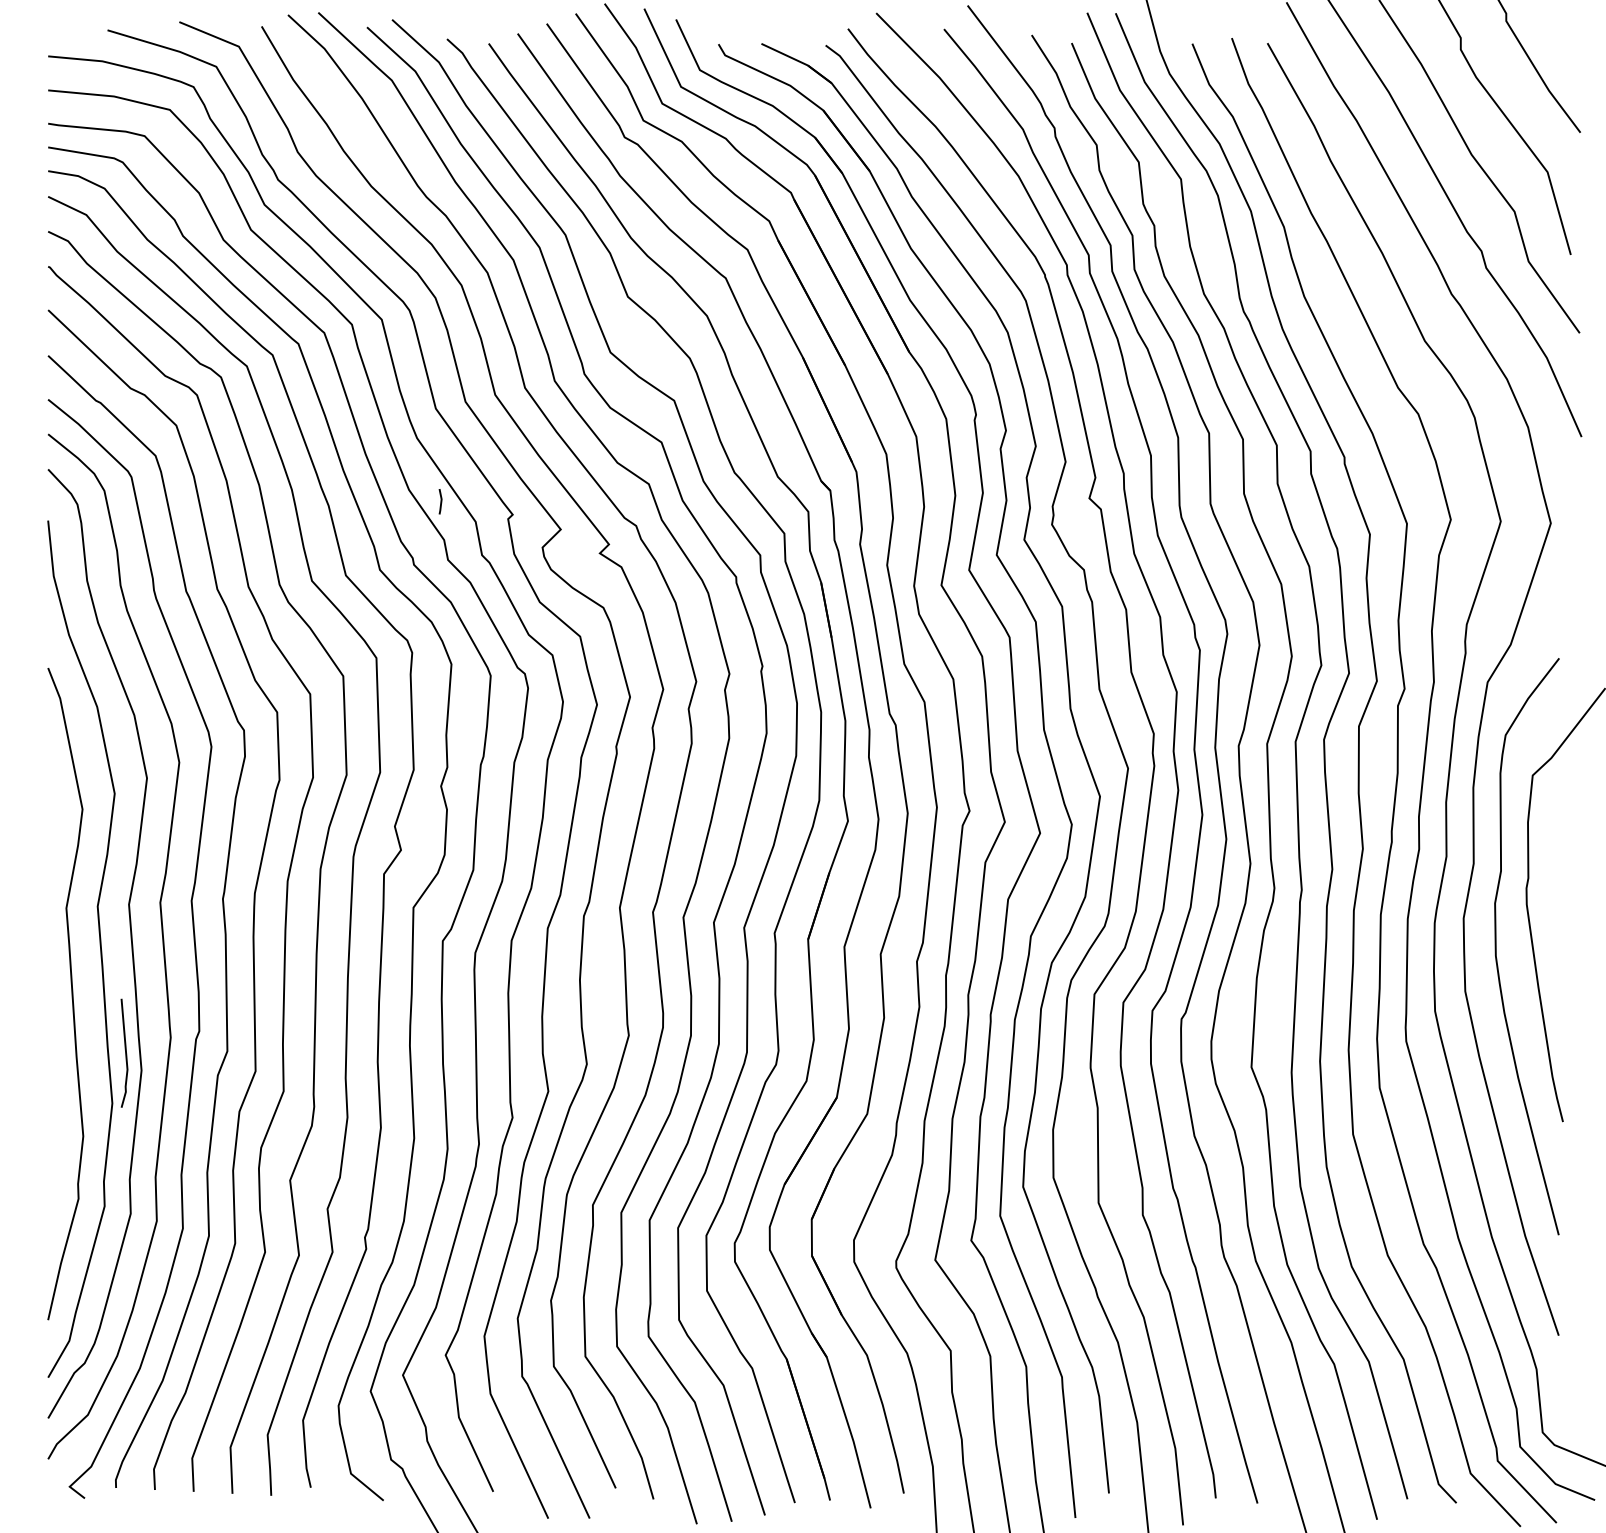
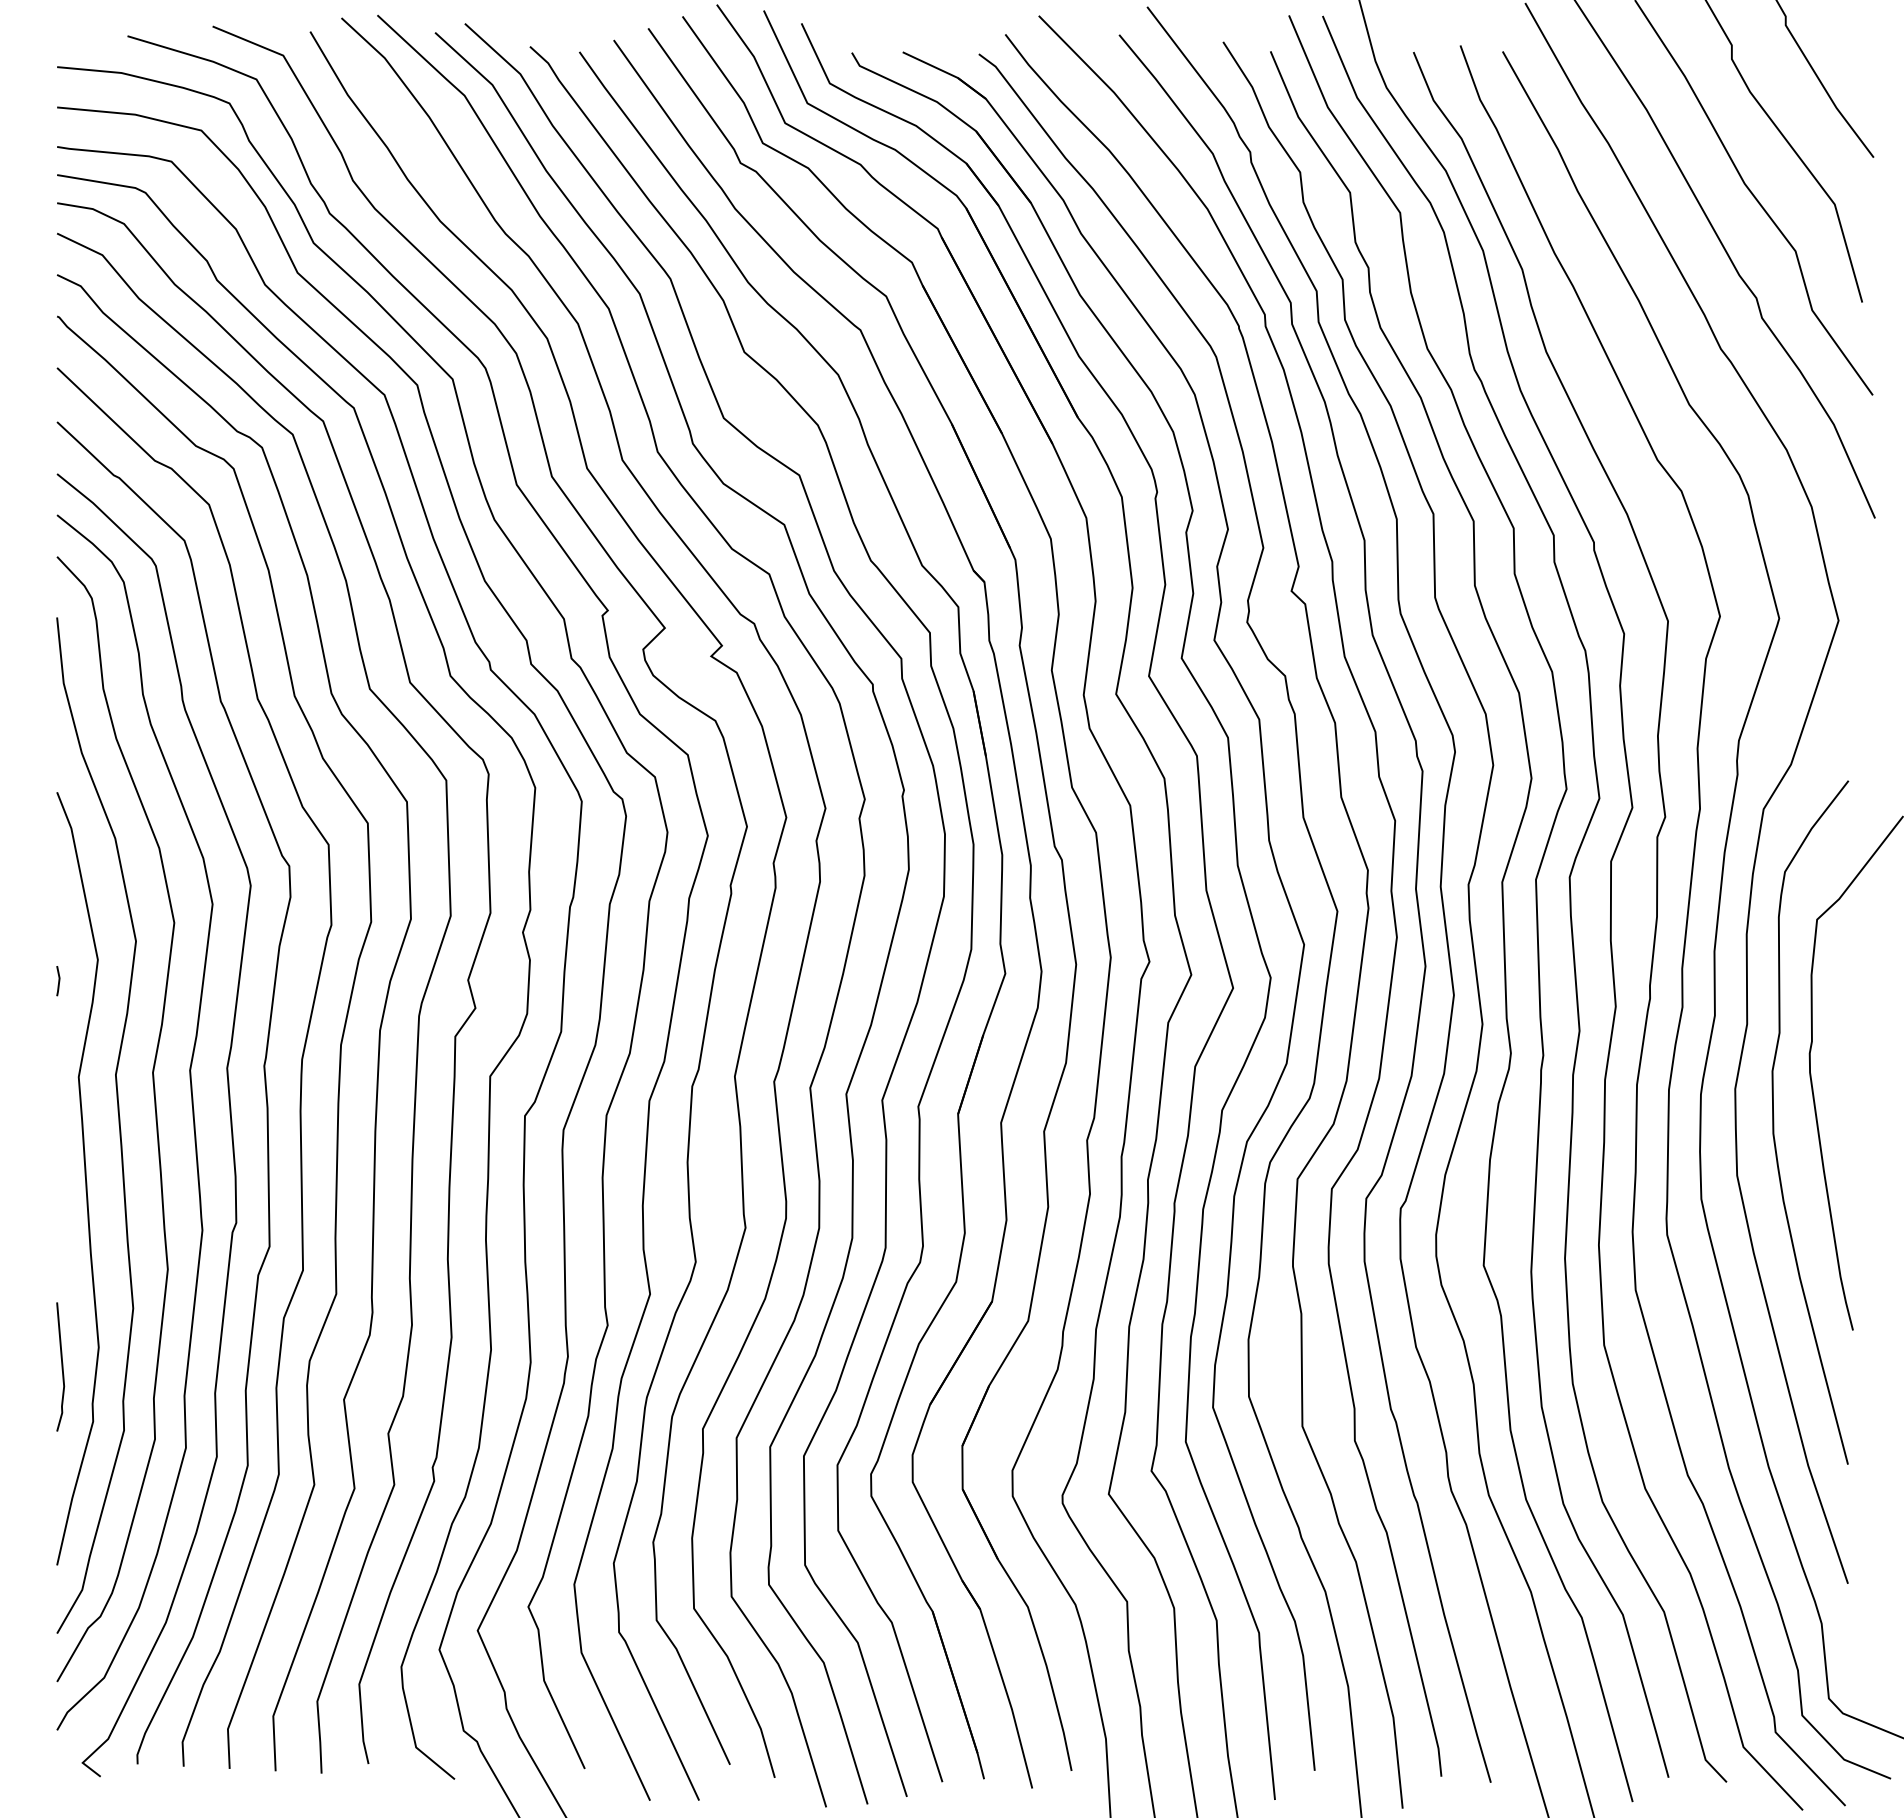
line: (440, 502) -> (58, 981), moved
line: (125, 1052) -> (61, 1366), moved

